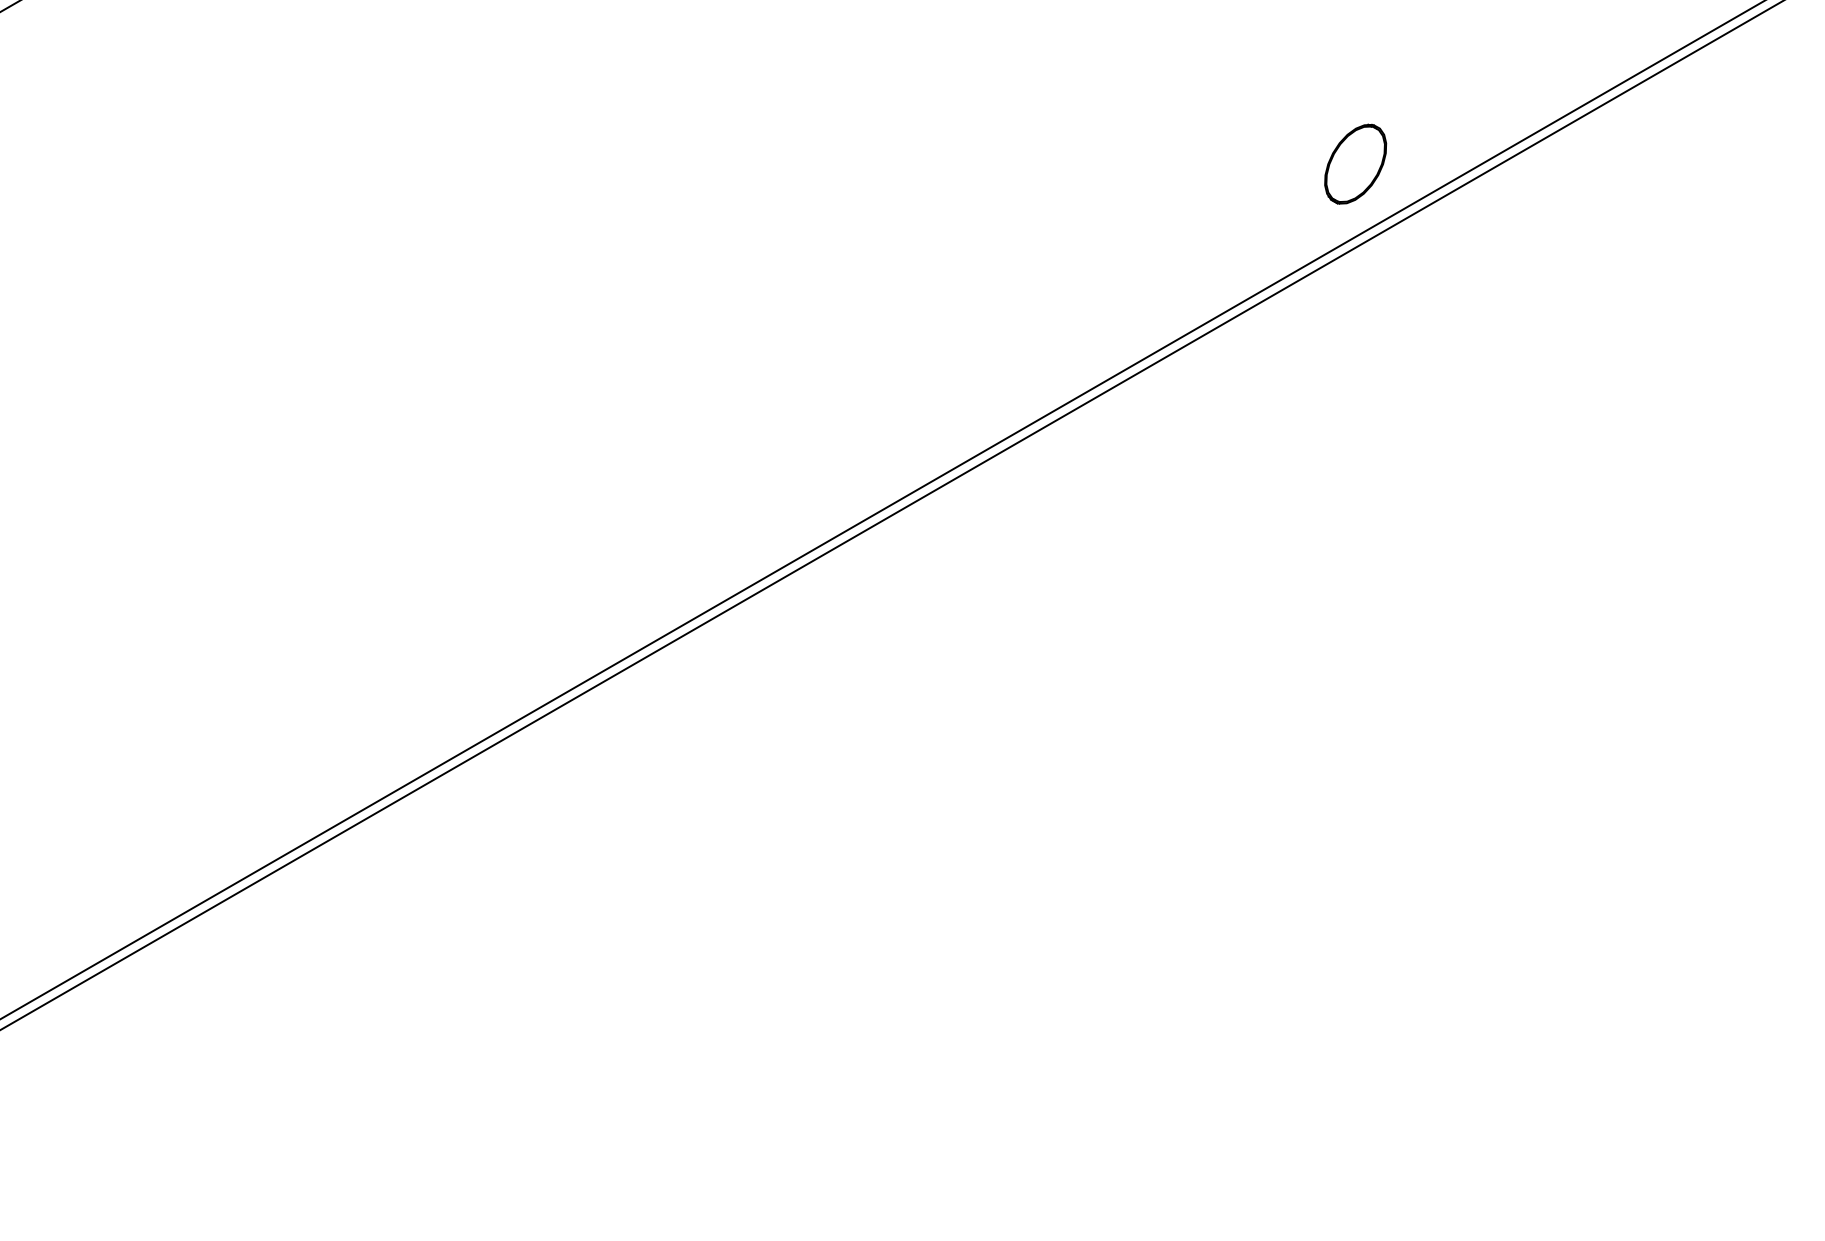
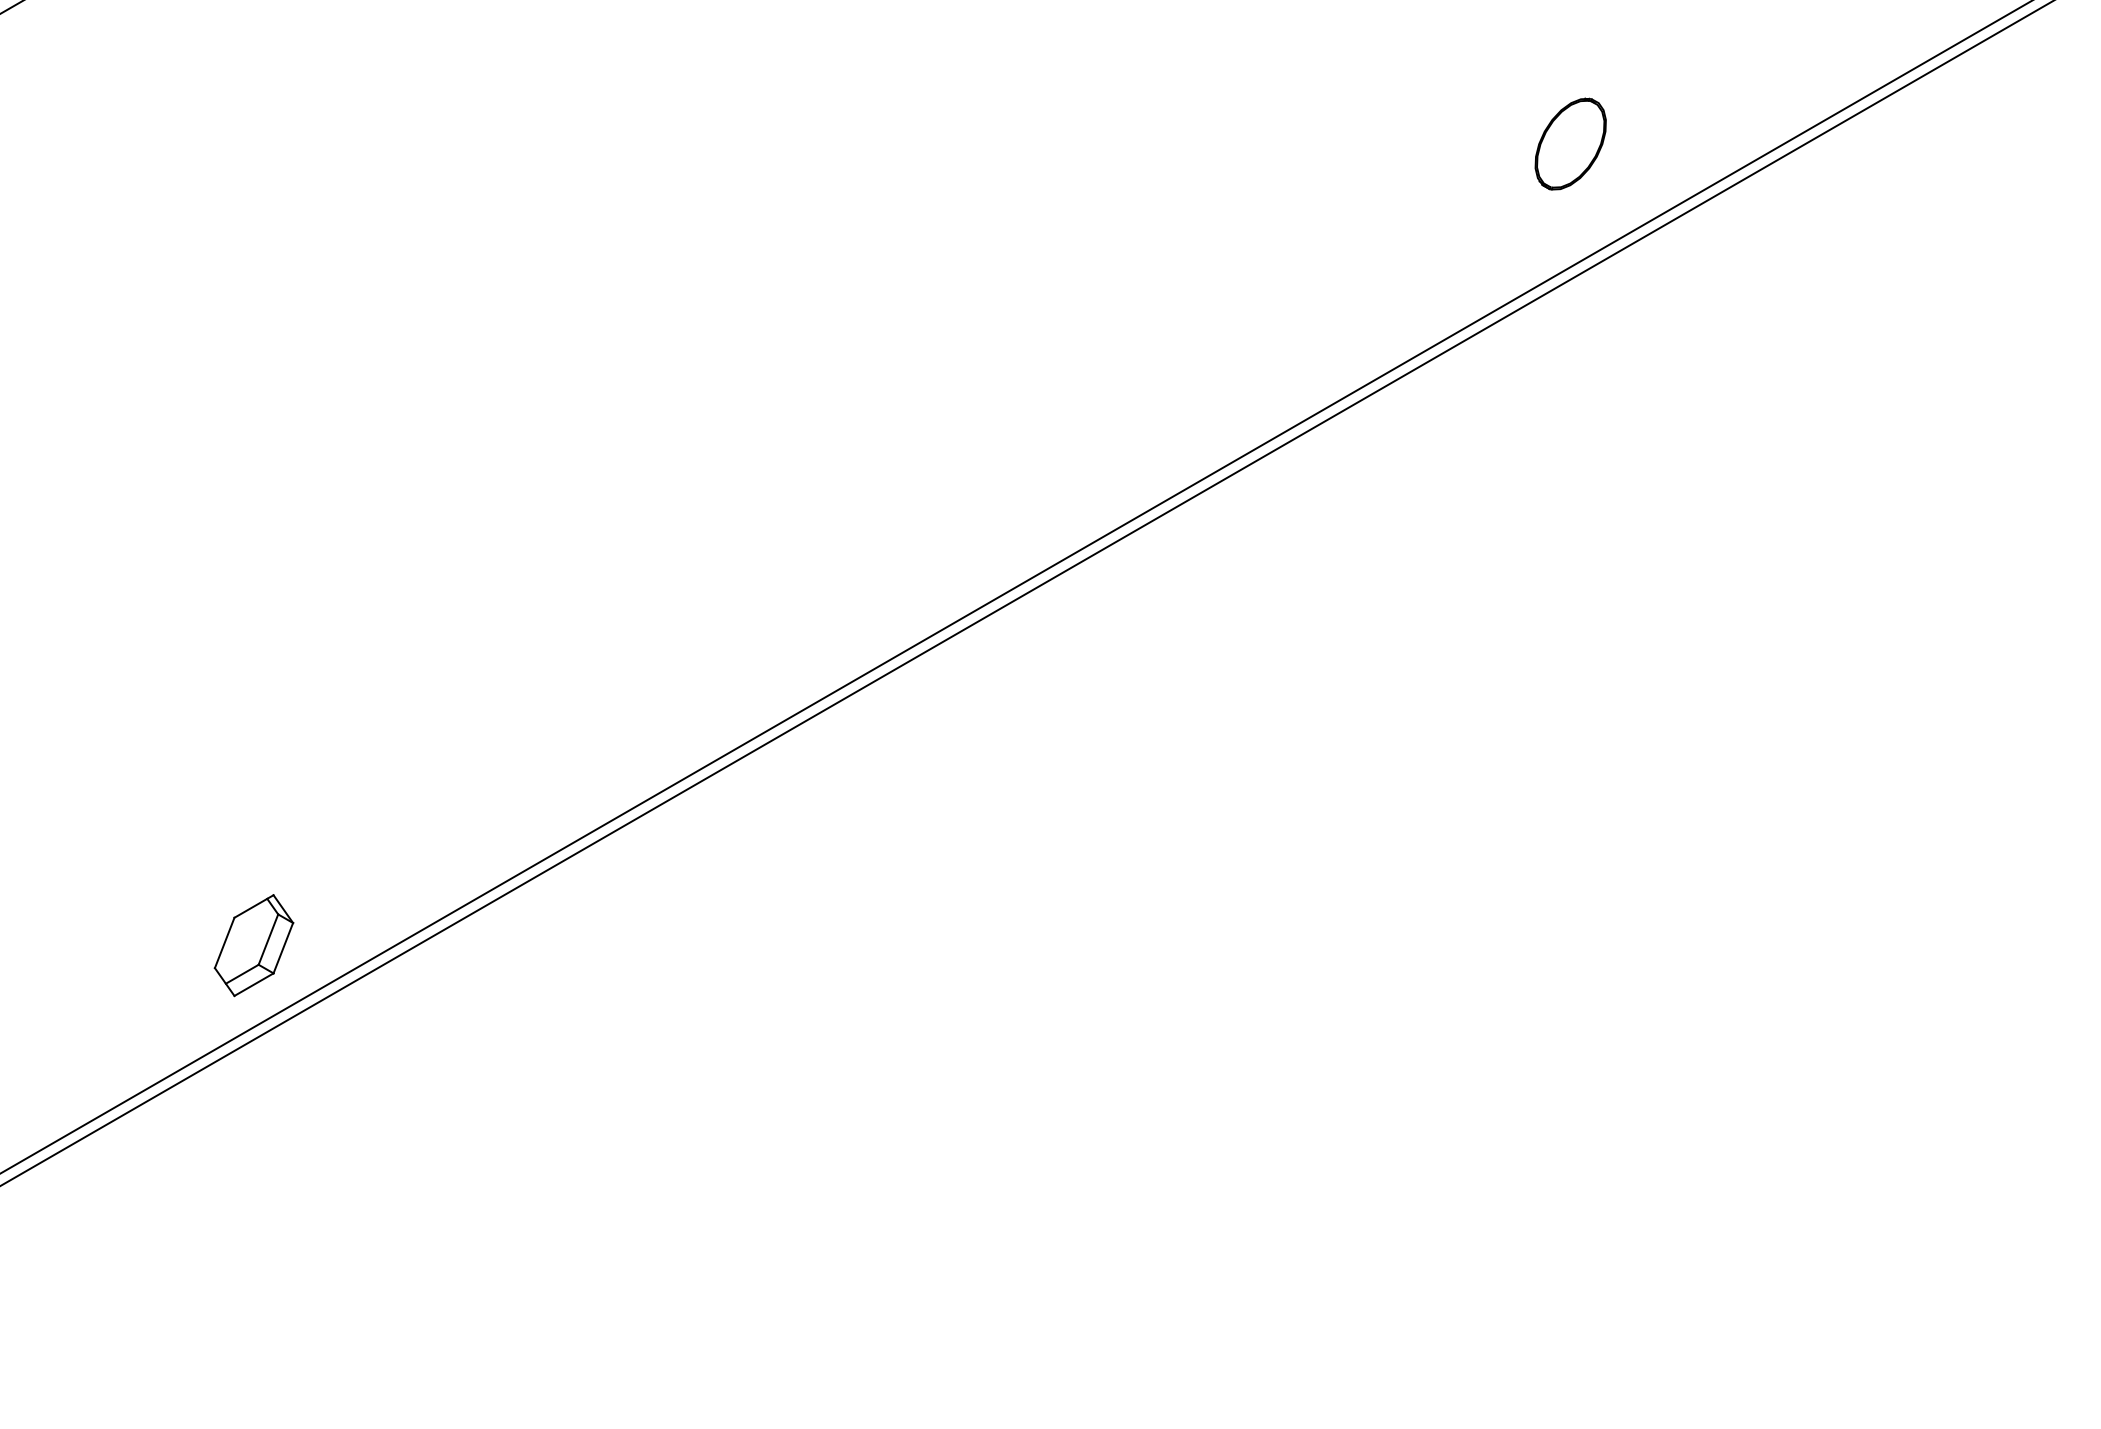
part: (1355, 163) -> (1570, 143), moved
part: (220, 821) -> (253, 945), added

